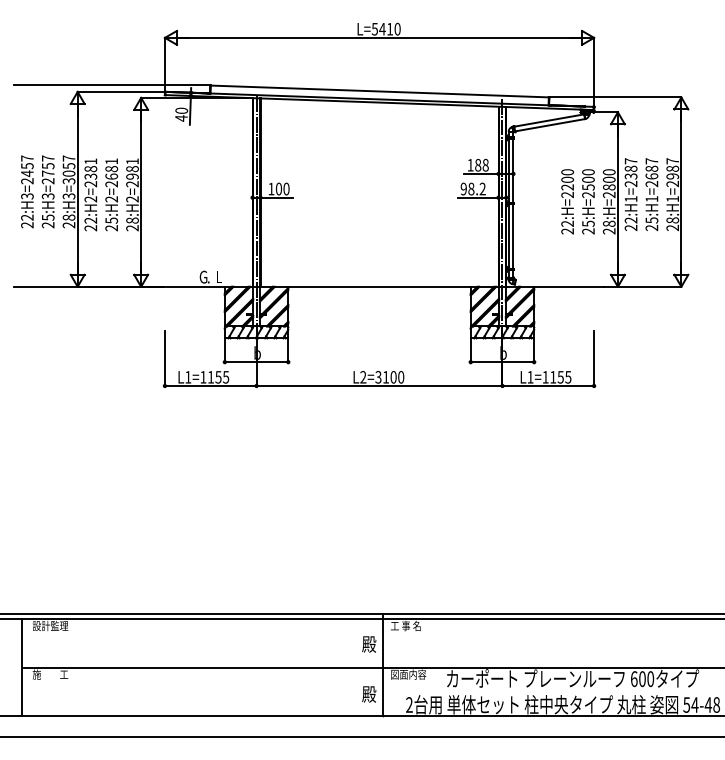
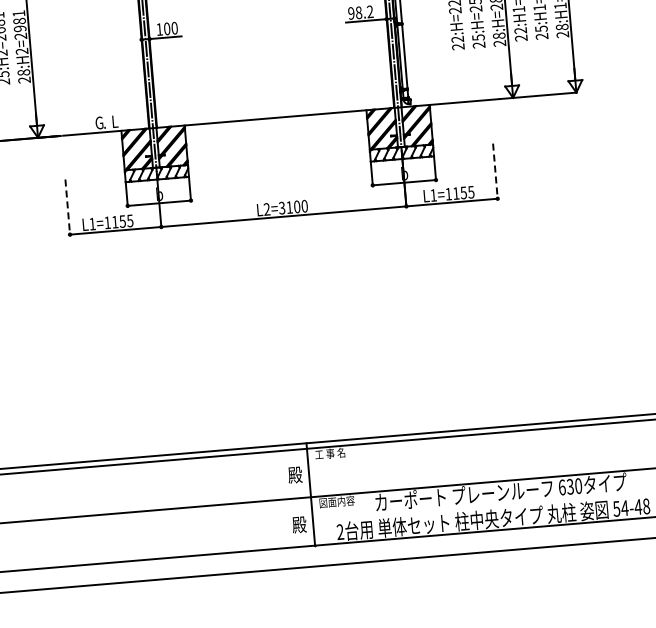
line: (164, 358) -> (67, 207), solid -> dashed
line: (594, 358) -> (495, 171), solid -> dashed
text: (642, 678) -> (570, 486), 600 -> 630

